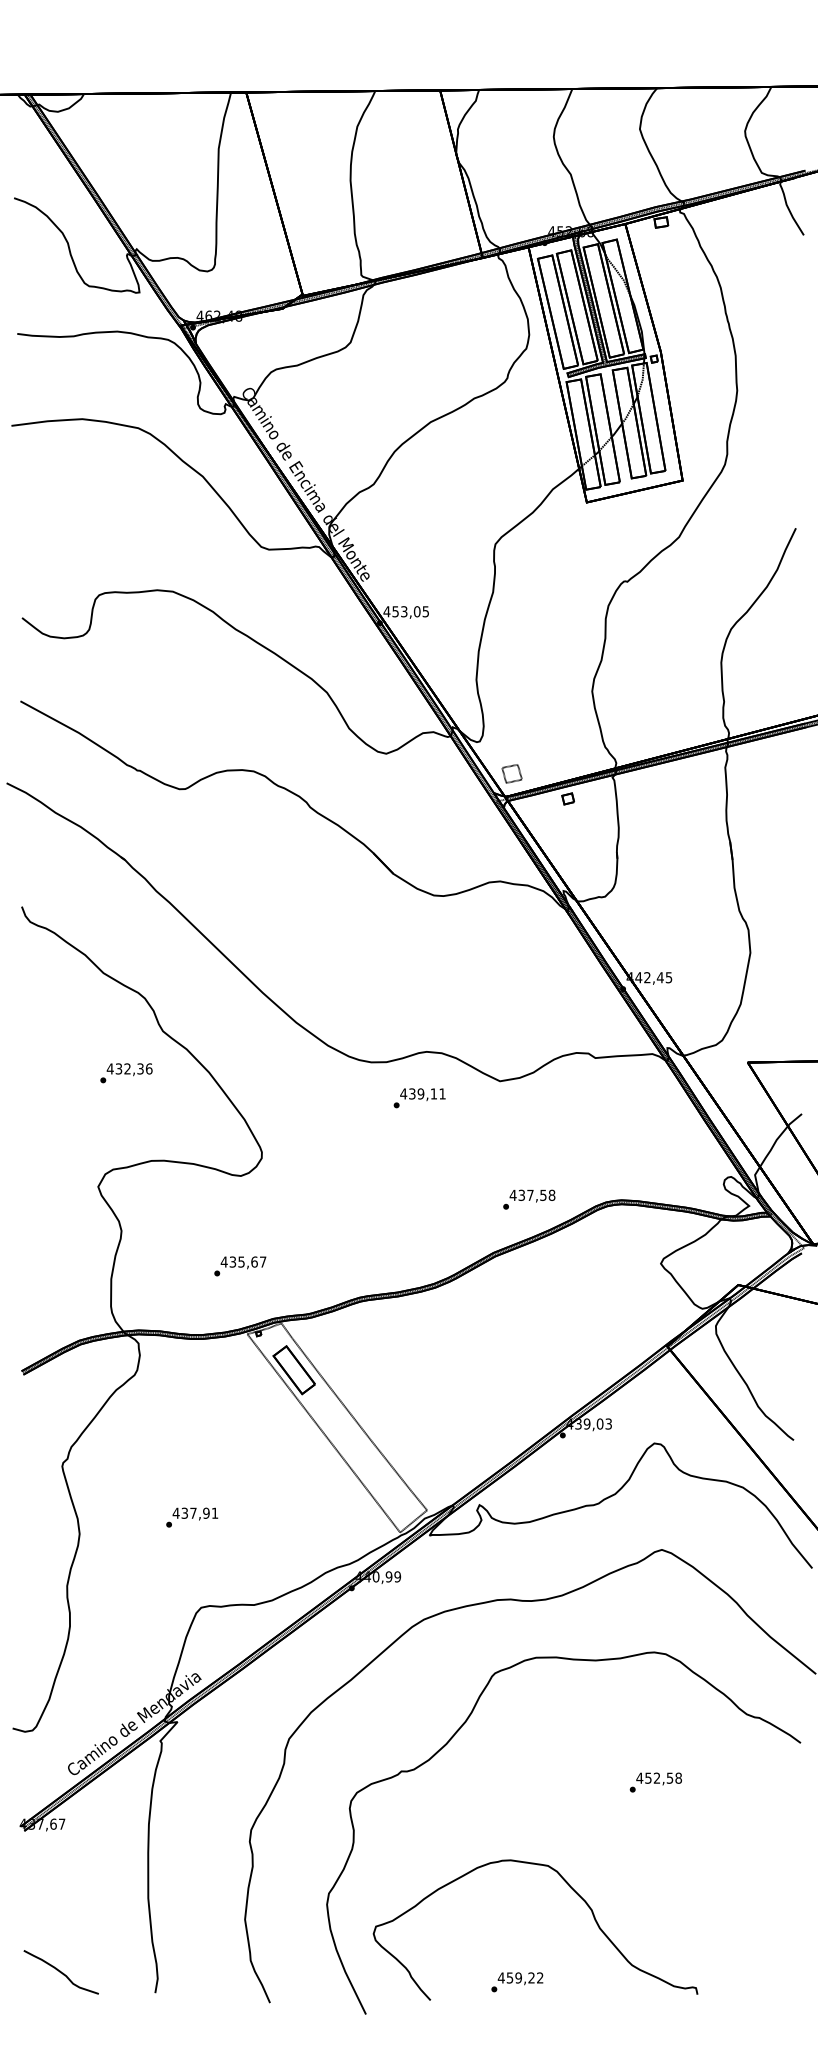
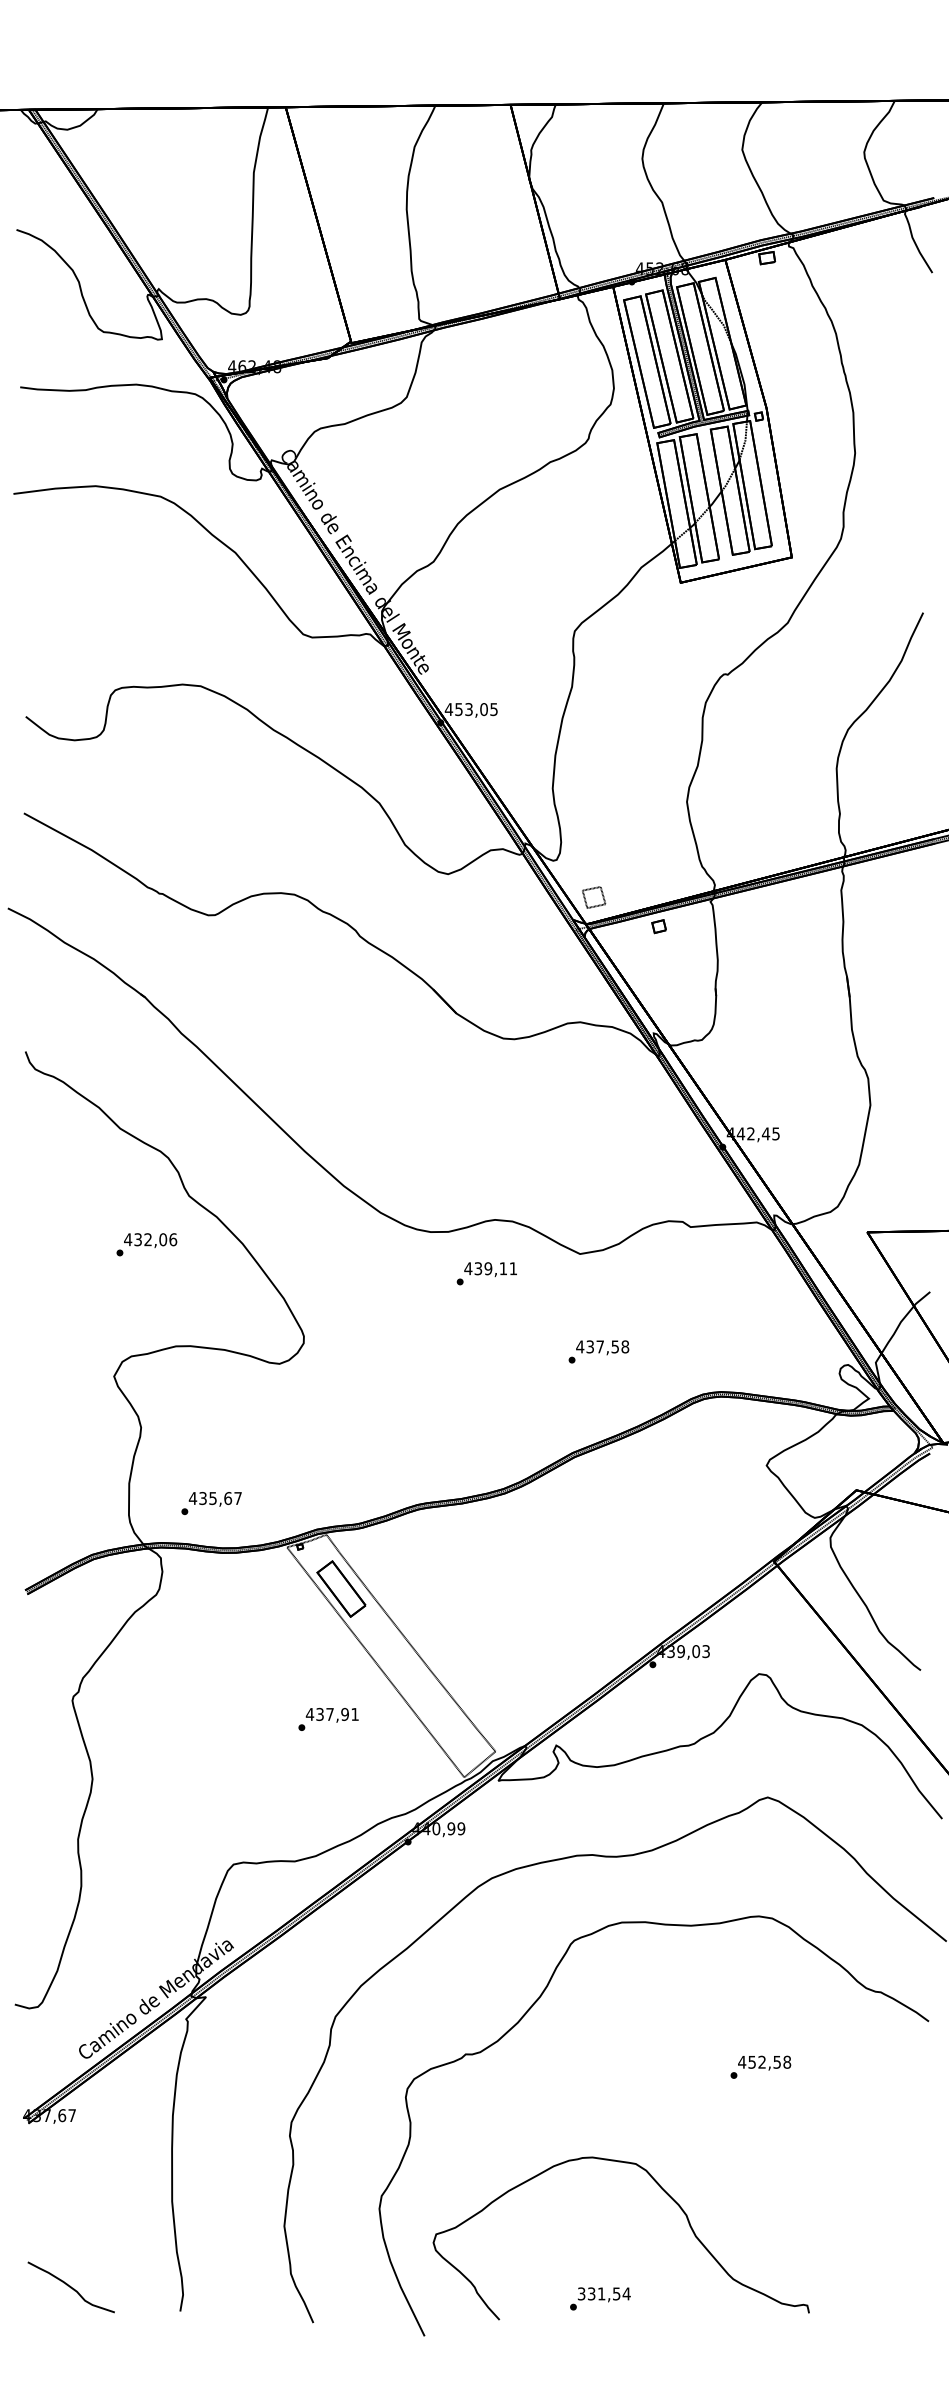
text: (140, 1068) -> (163, 1239), 432,36 -> 432,06
text: (529, 1199) -> (599, 1351), moved
text: (240, 1266) -> (211, 1503), moved
text: (192, 1517) -> (328, 1719), moved
text: (520, 1977) -> (603, 2293), 459,22 -> 331,54

